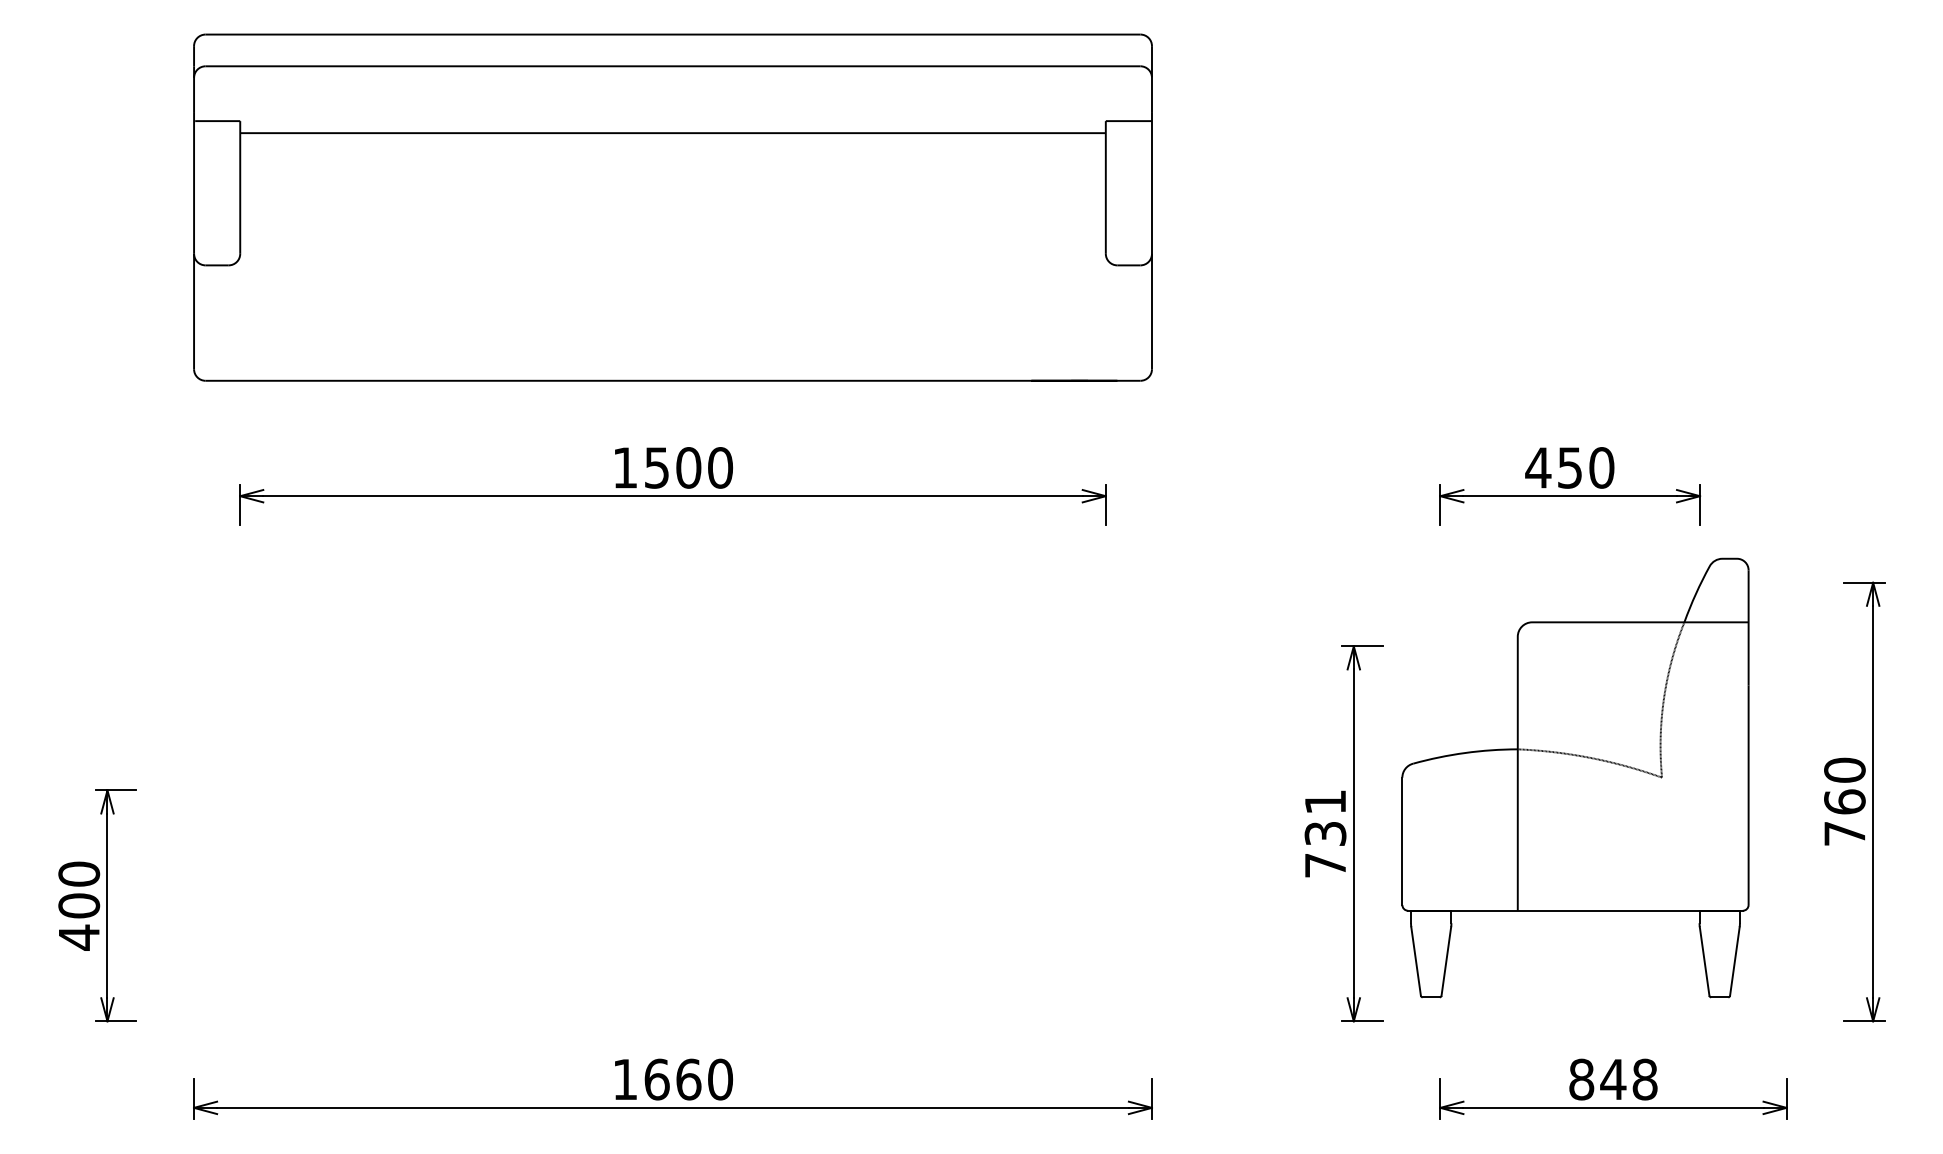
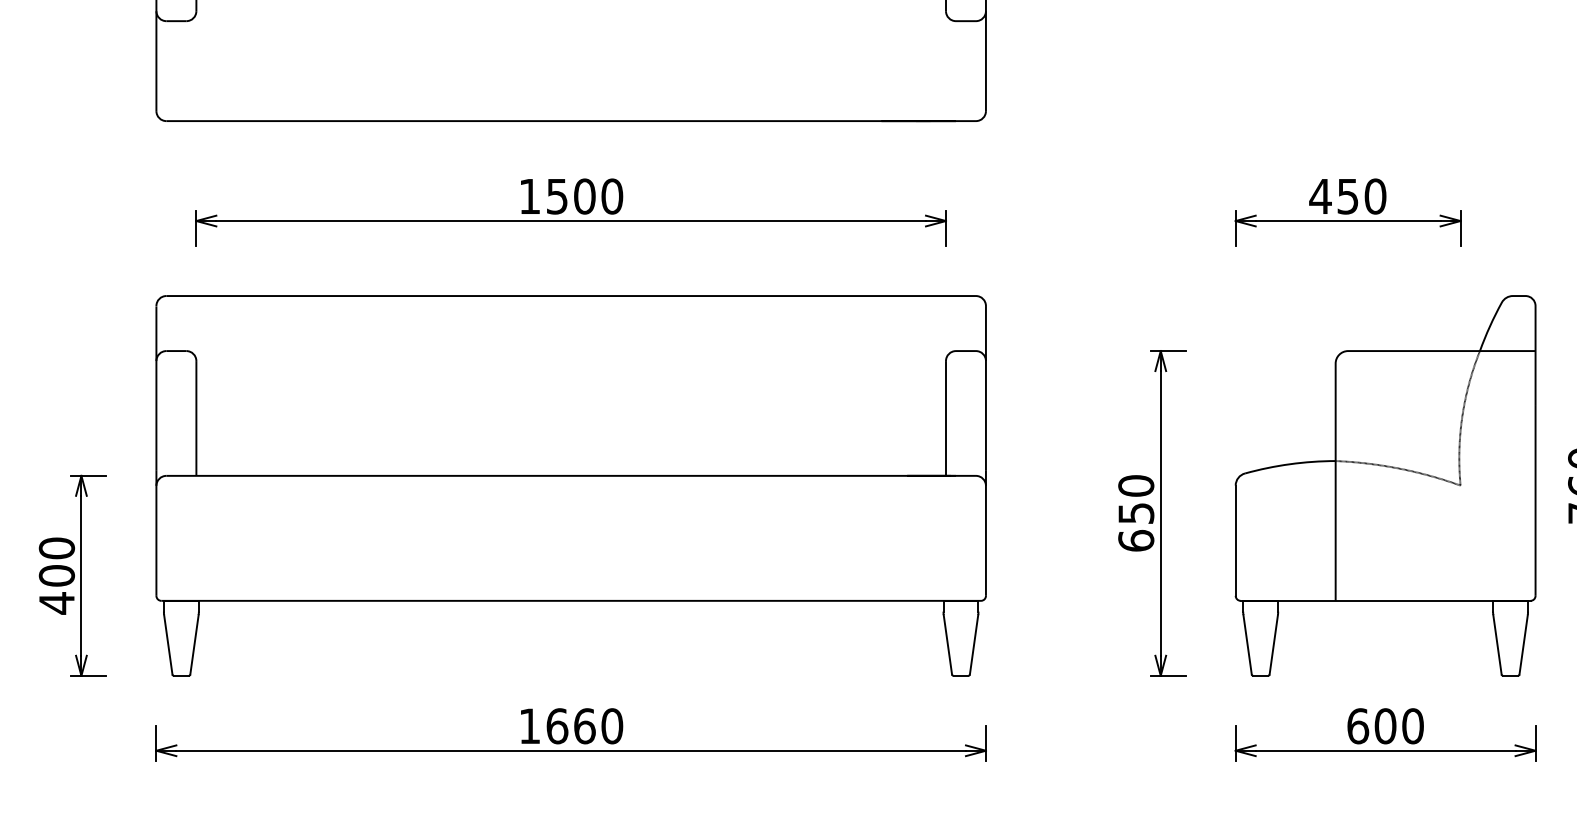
part: (1575, 777) -> (1385, 485), moved
part: (672, 801) -> (570, 485), added
text: (1325, 833) -> (1136, 513), 731 -> 650
text: (1613, 1079) -> (1385, 726), 848 -> 600

